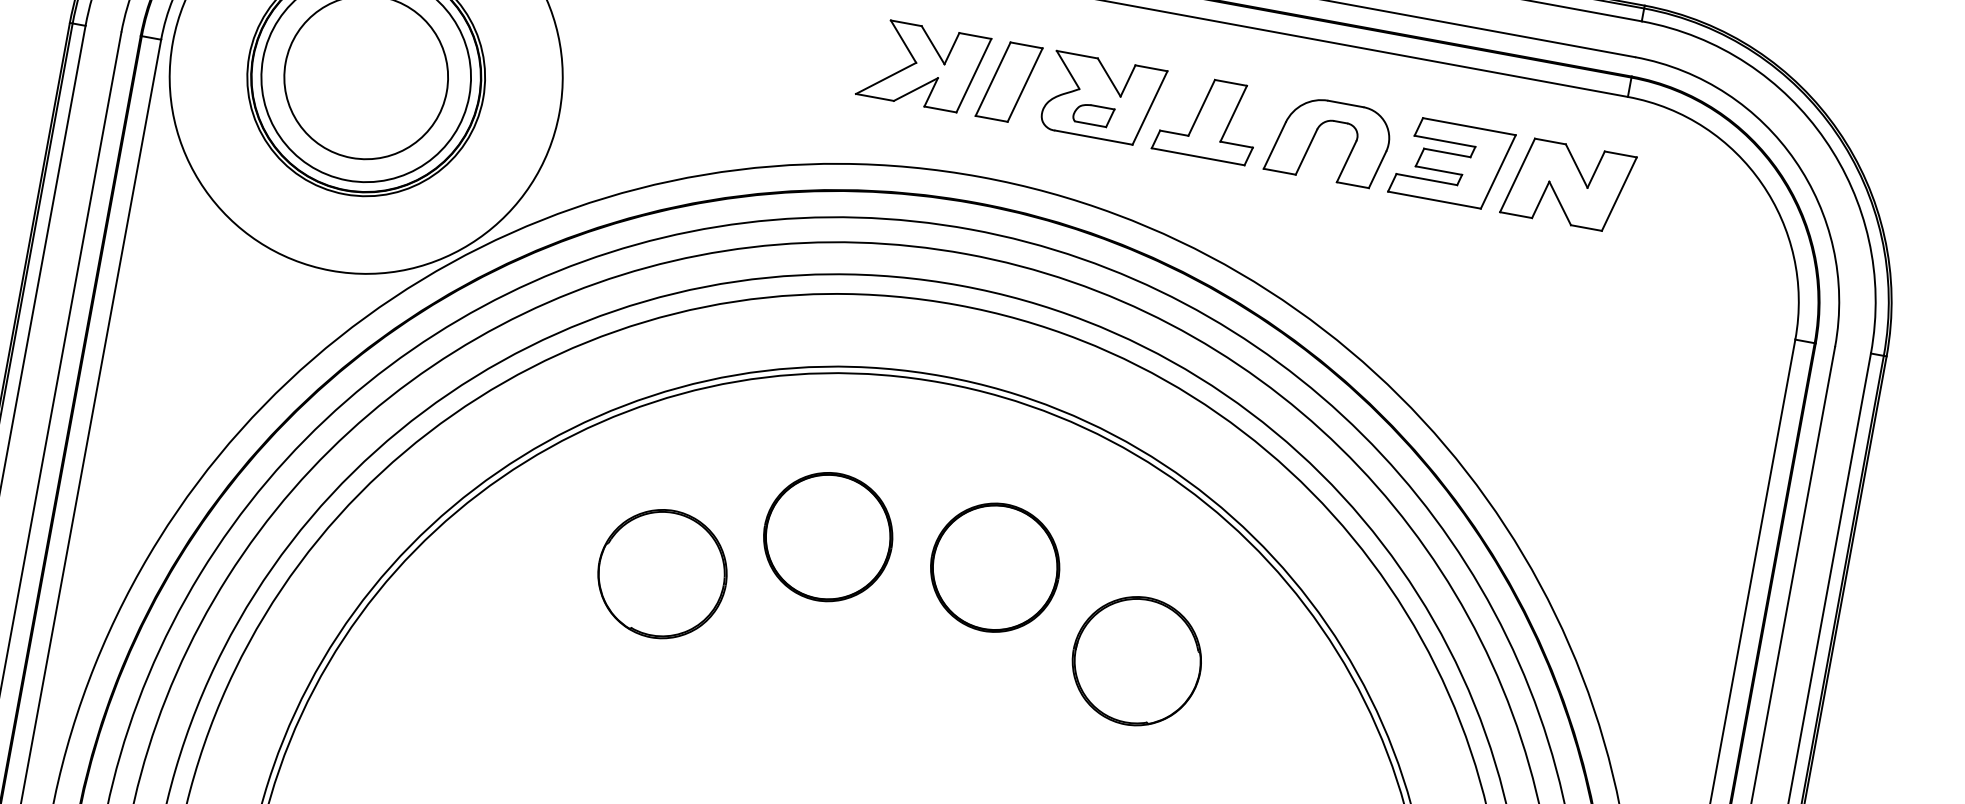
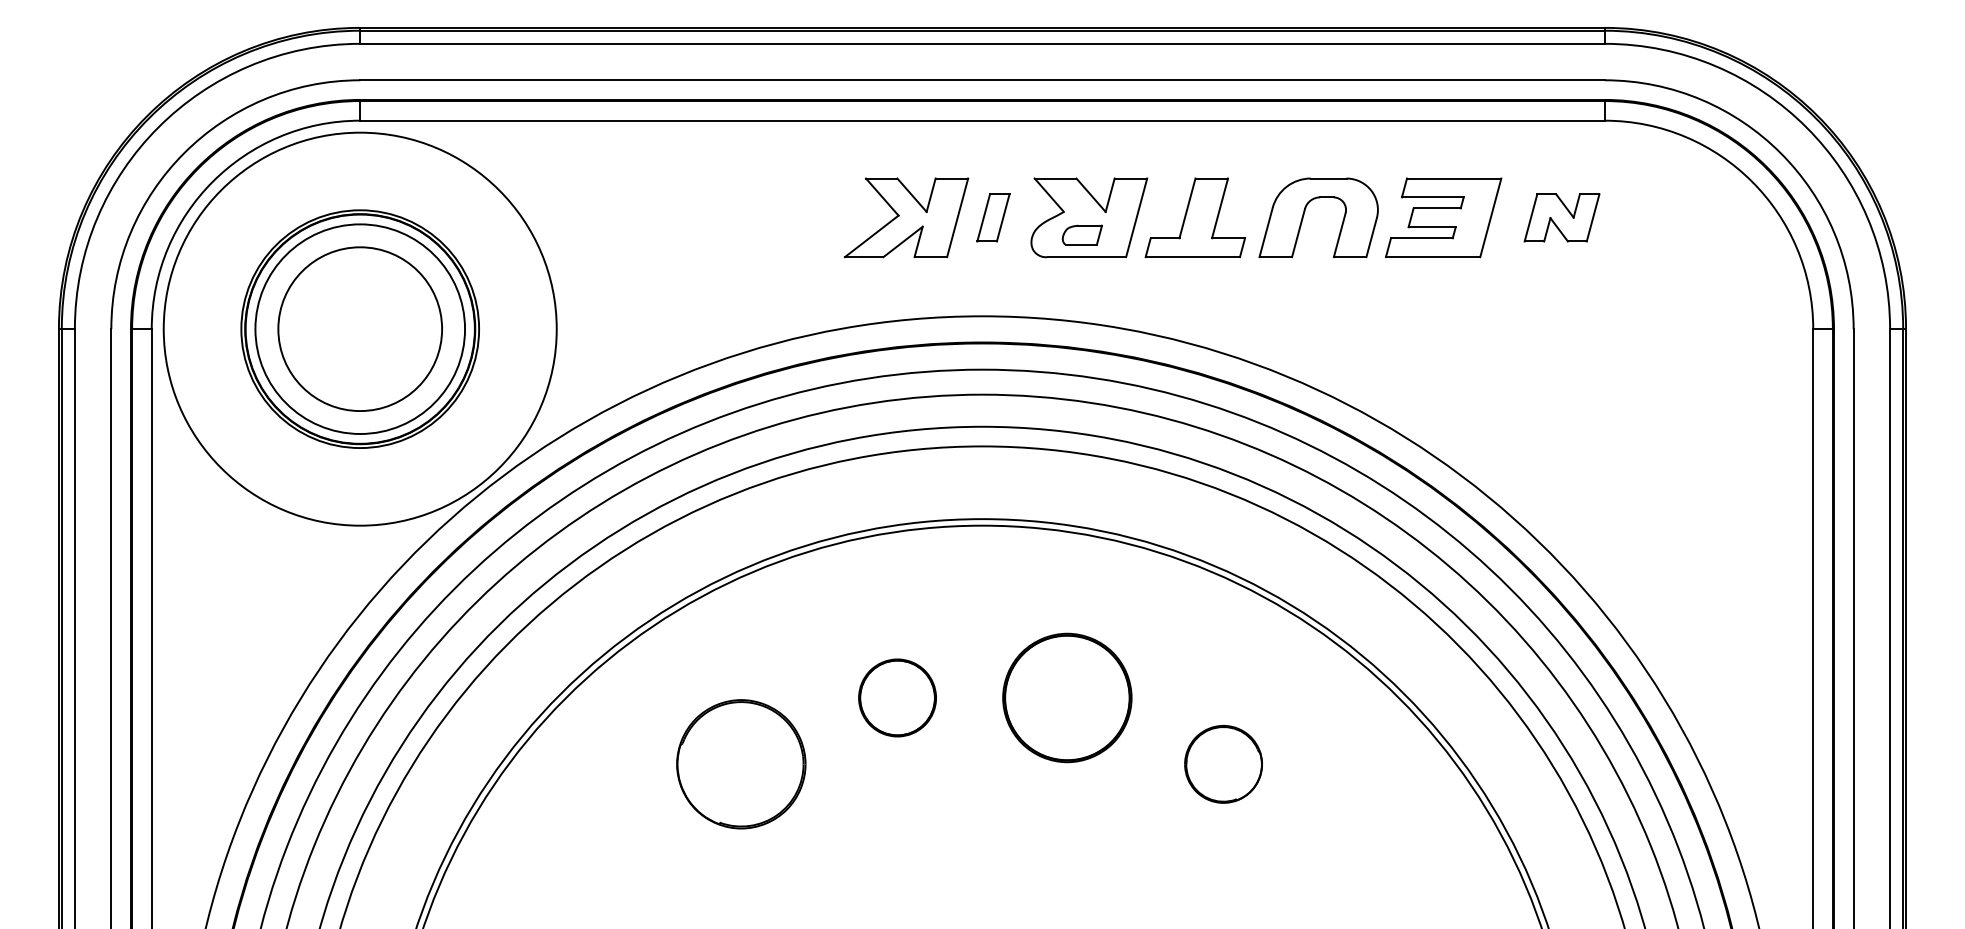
part: (1009, 81) -> (993, 217), size x0.6
part: (1567, 184) -> (1561, 217), size x0.6
part: (828, 536) -> (897, 697), size x0.6
part: (1136, 661) -> (1223, 764), size x0.6

